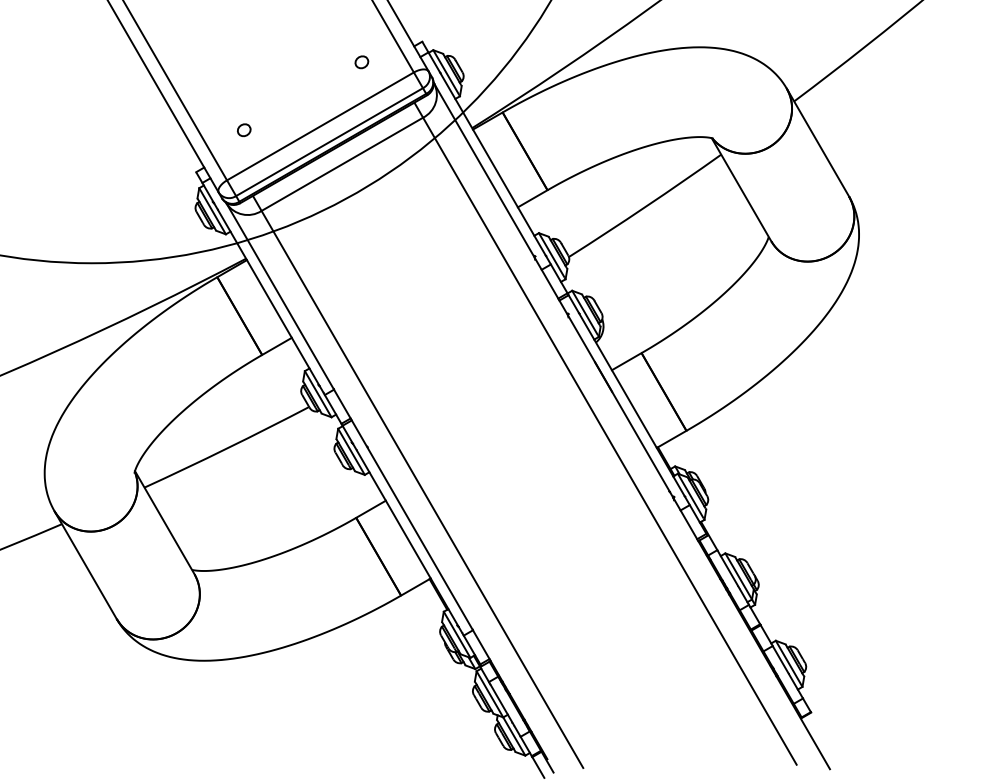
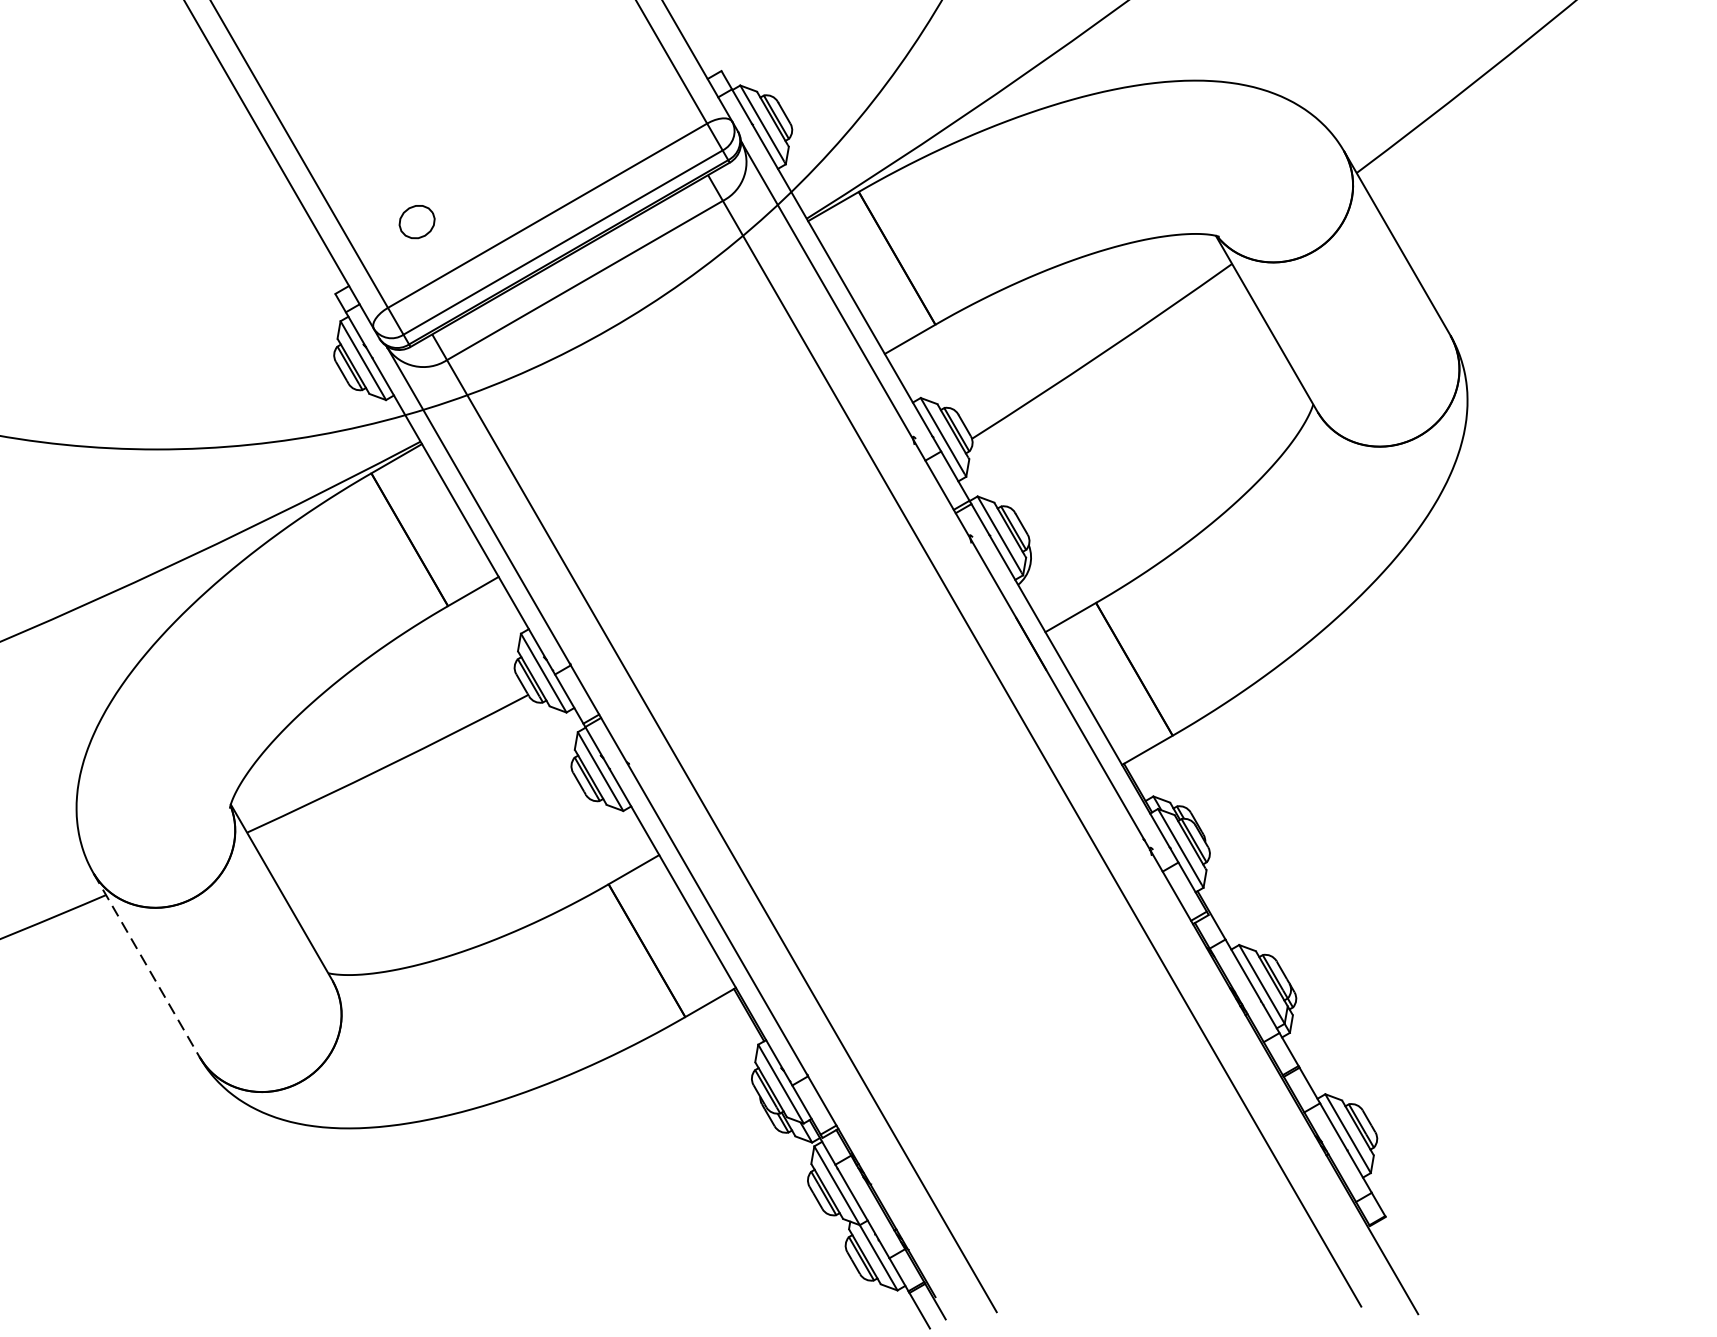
part: (361, 62) -> (617, 106), removed
part: (244, 130) -> (417, 222), size x1.6
line: (86, 565) -> (147, 965), solid -> dashed

